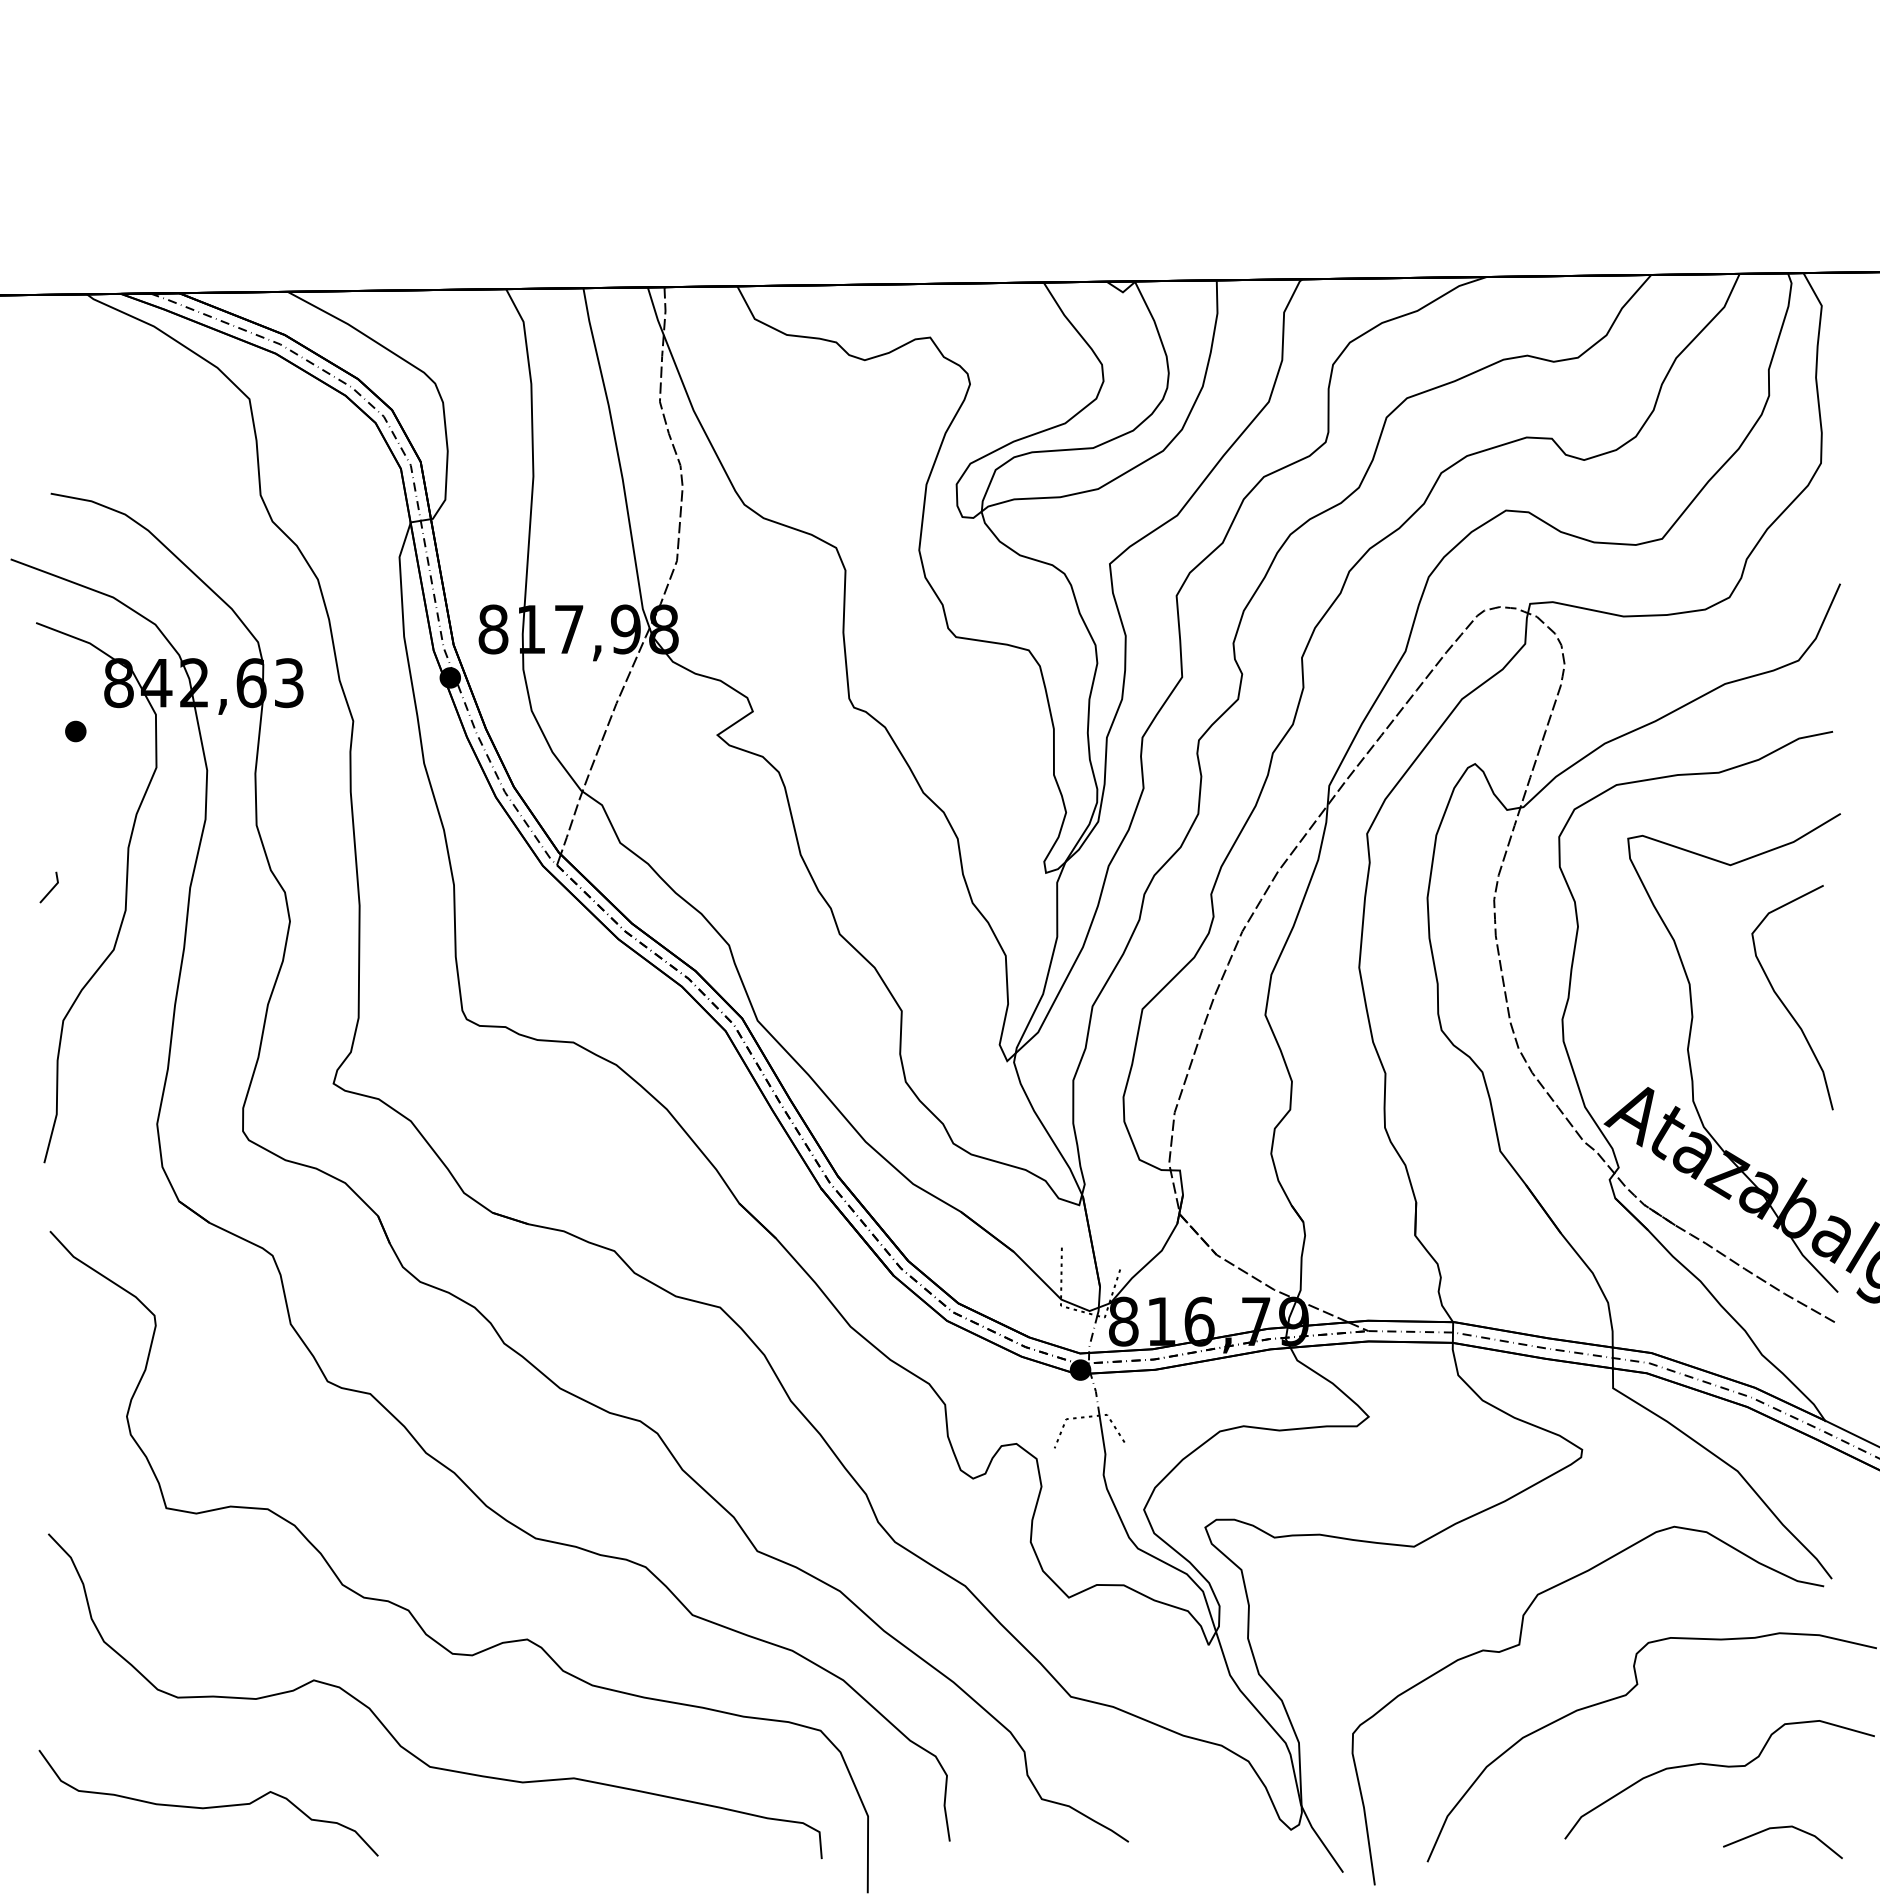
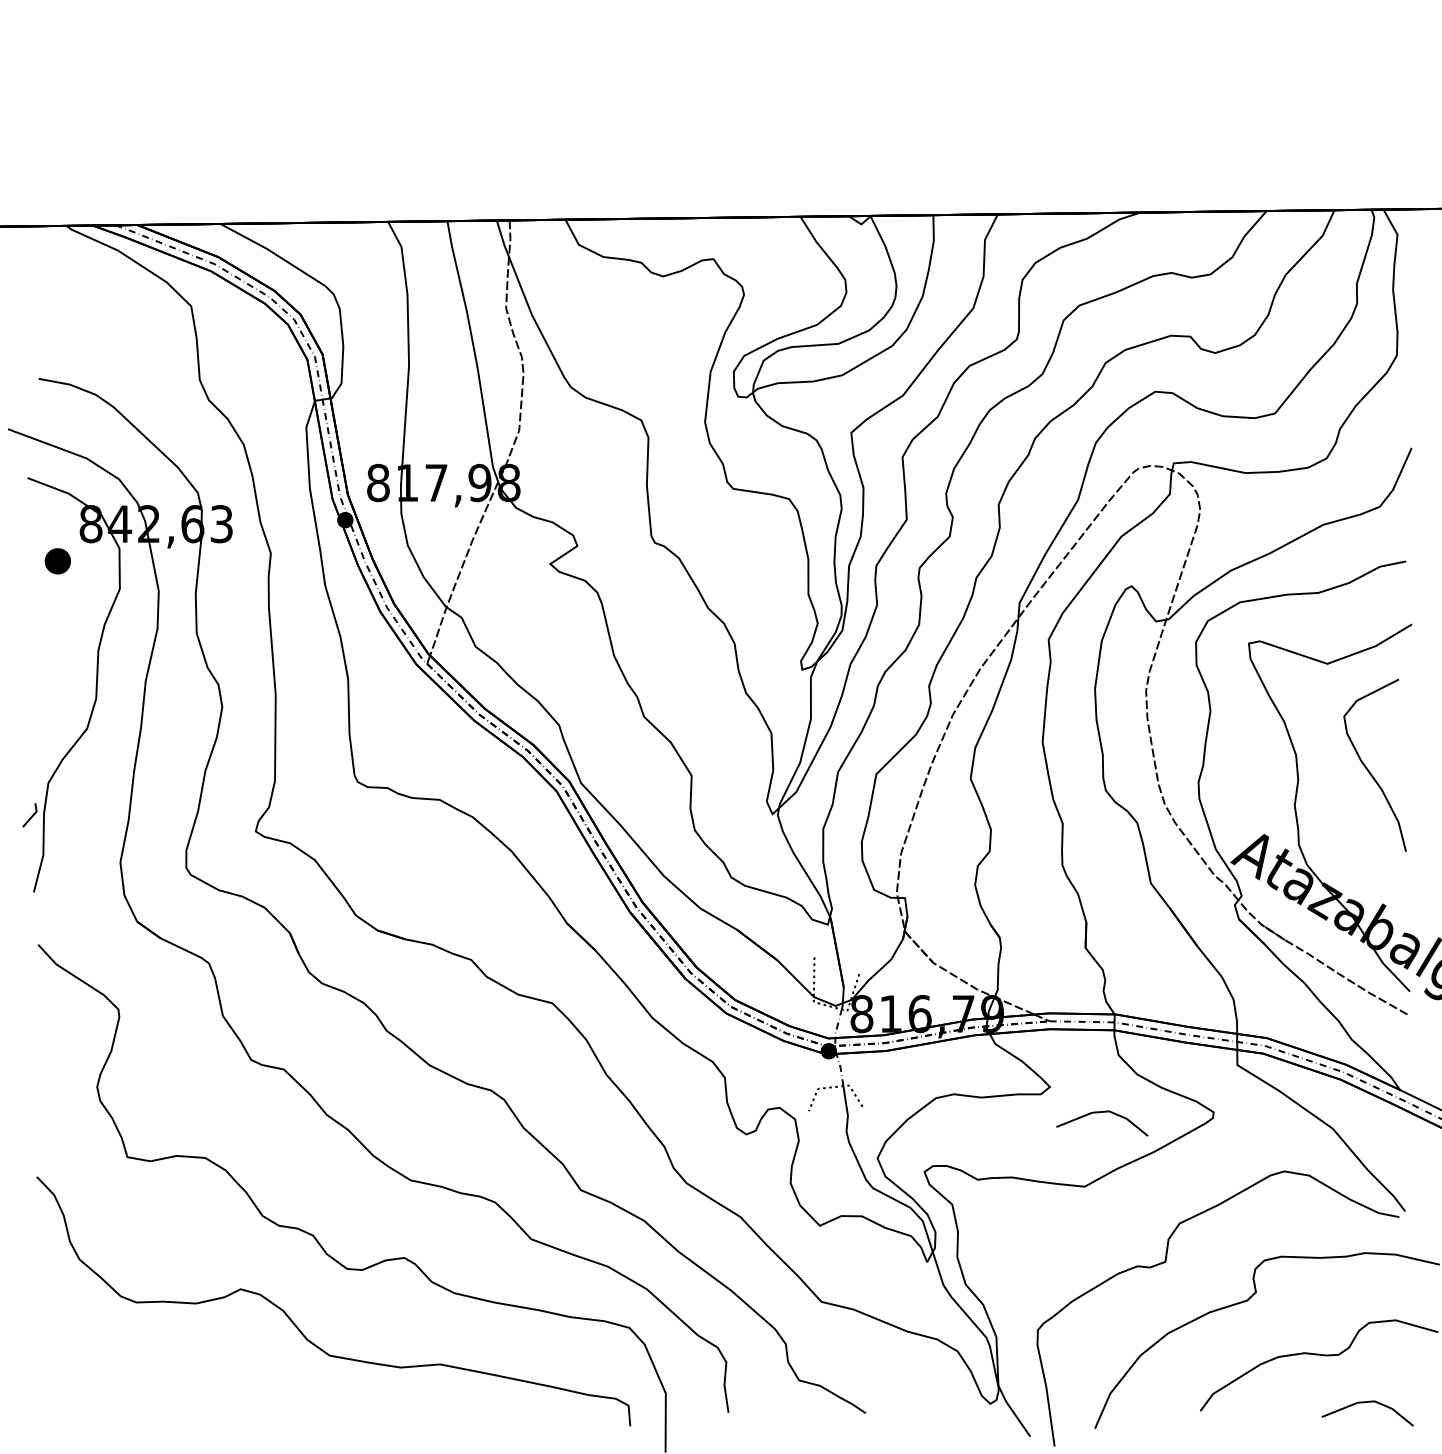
part: (75, 731) -> (57, 561), size x1.6
line: (50, 889) -> (30, 816), moved
line: (1436, 1450) -> (1101, 1112), added
curve: (208, 1806) -> (159, 1386), removed

